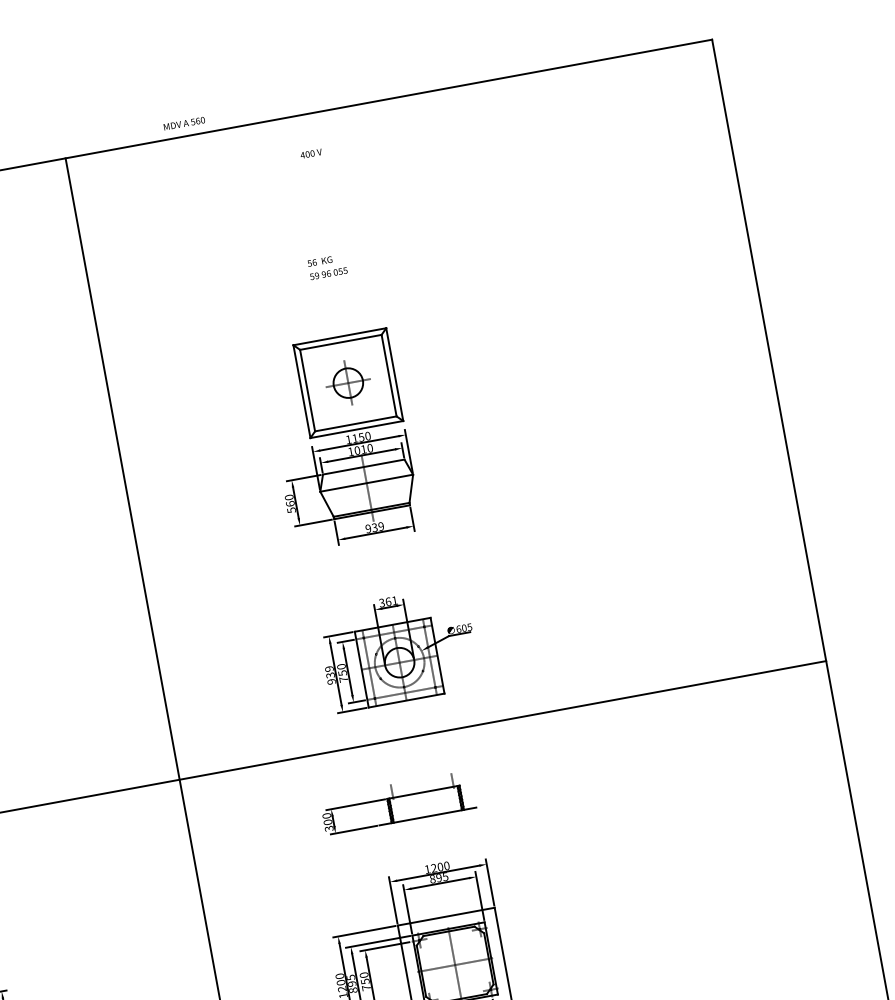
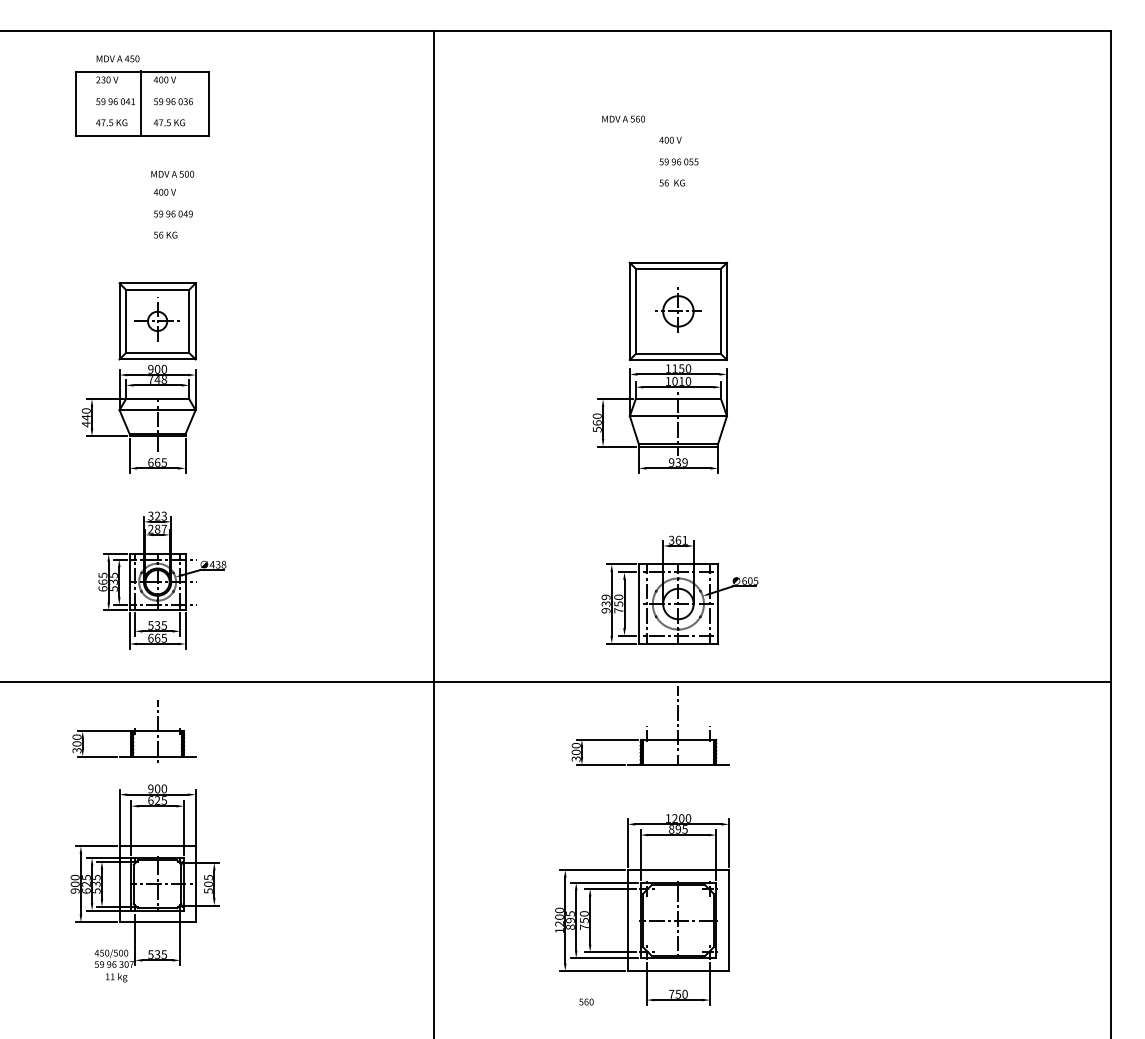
text: (184, 123) -> (623, 118), moved
text: (311, 153) -> (670, 139), moved
text: (328, 273) -> (678, 161), moved
line: (421, 778) -> (678, 725), added

